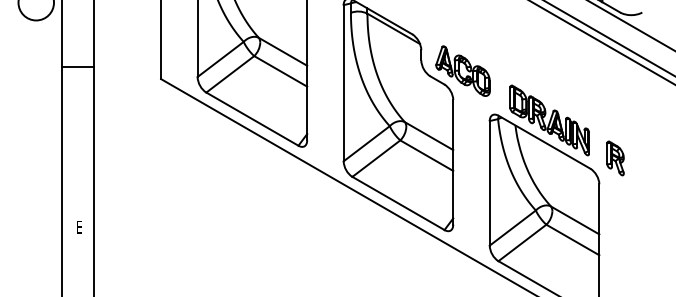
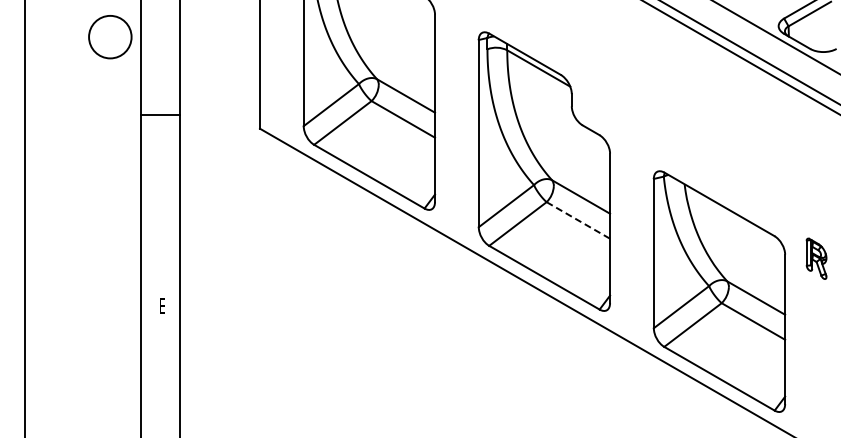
part: (462, 70) -> (621, 118), removed
part: (549, 119) -> (725, 177), removed
line: (426, 155) -> (578, 220), solid -> dashed
part: (615, 158) -> (816, 258), moved

